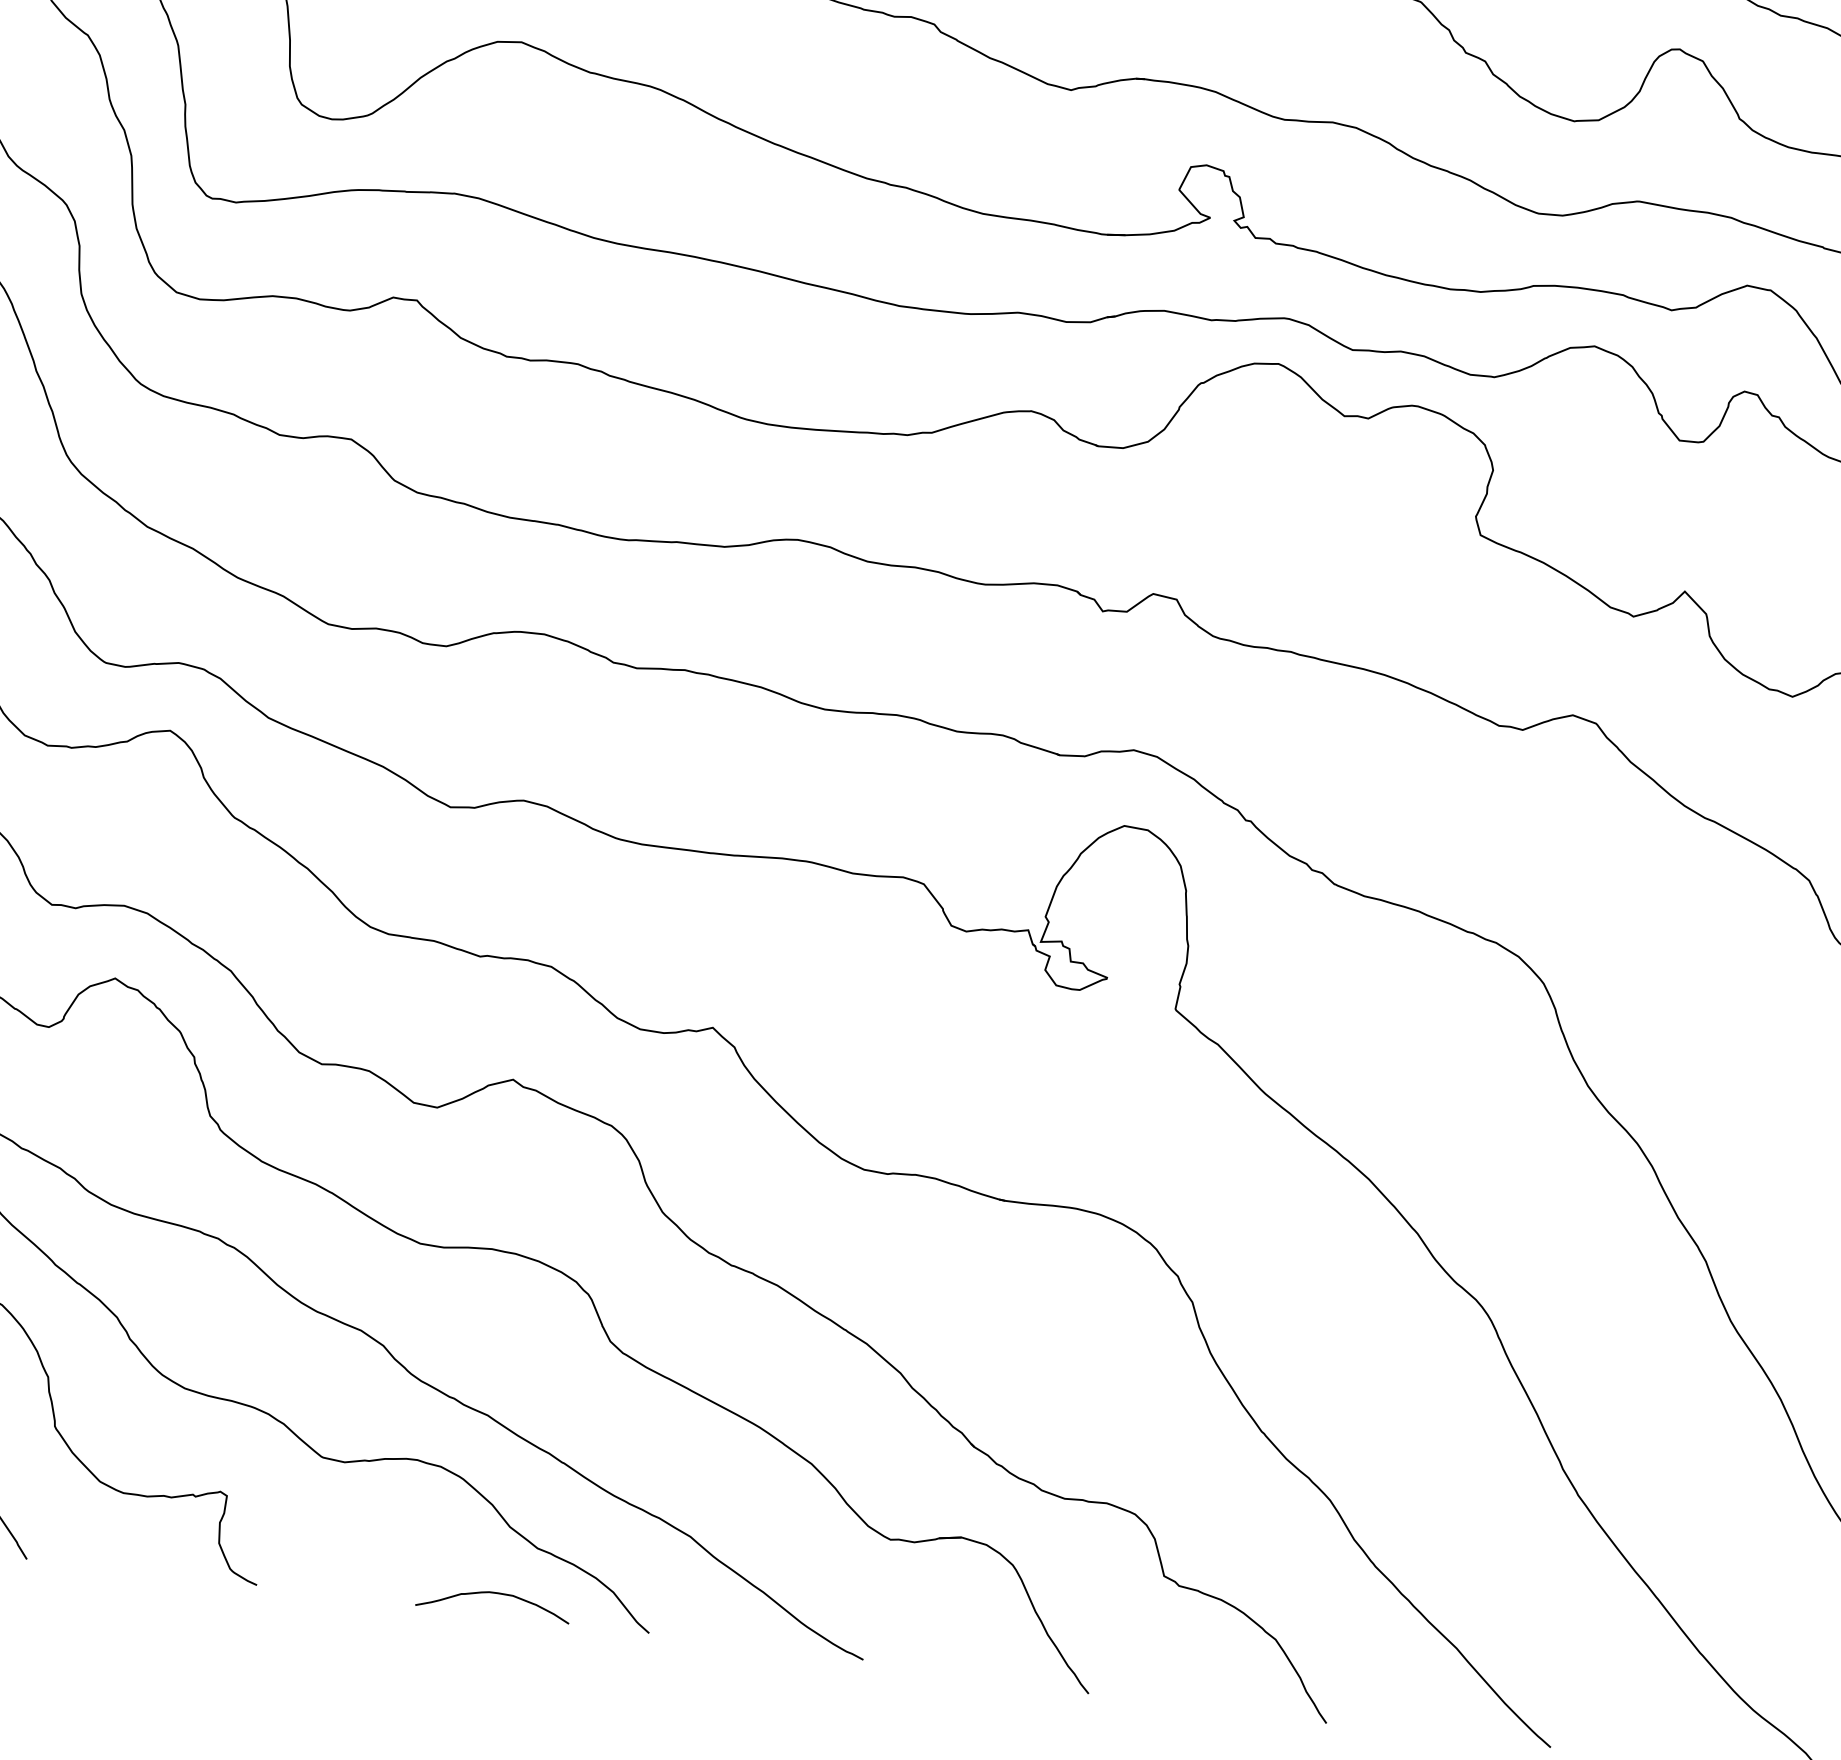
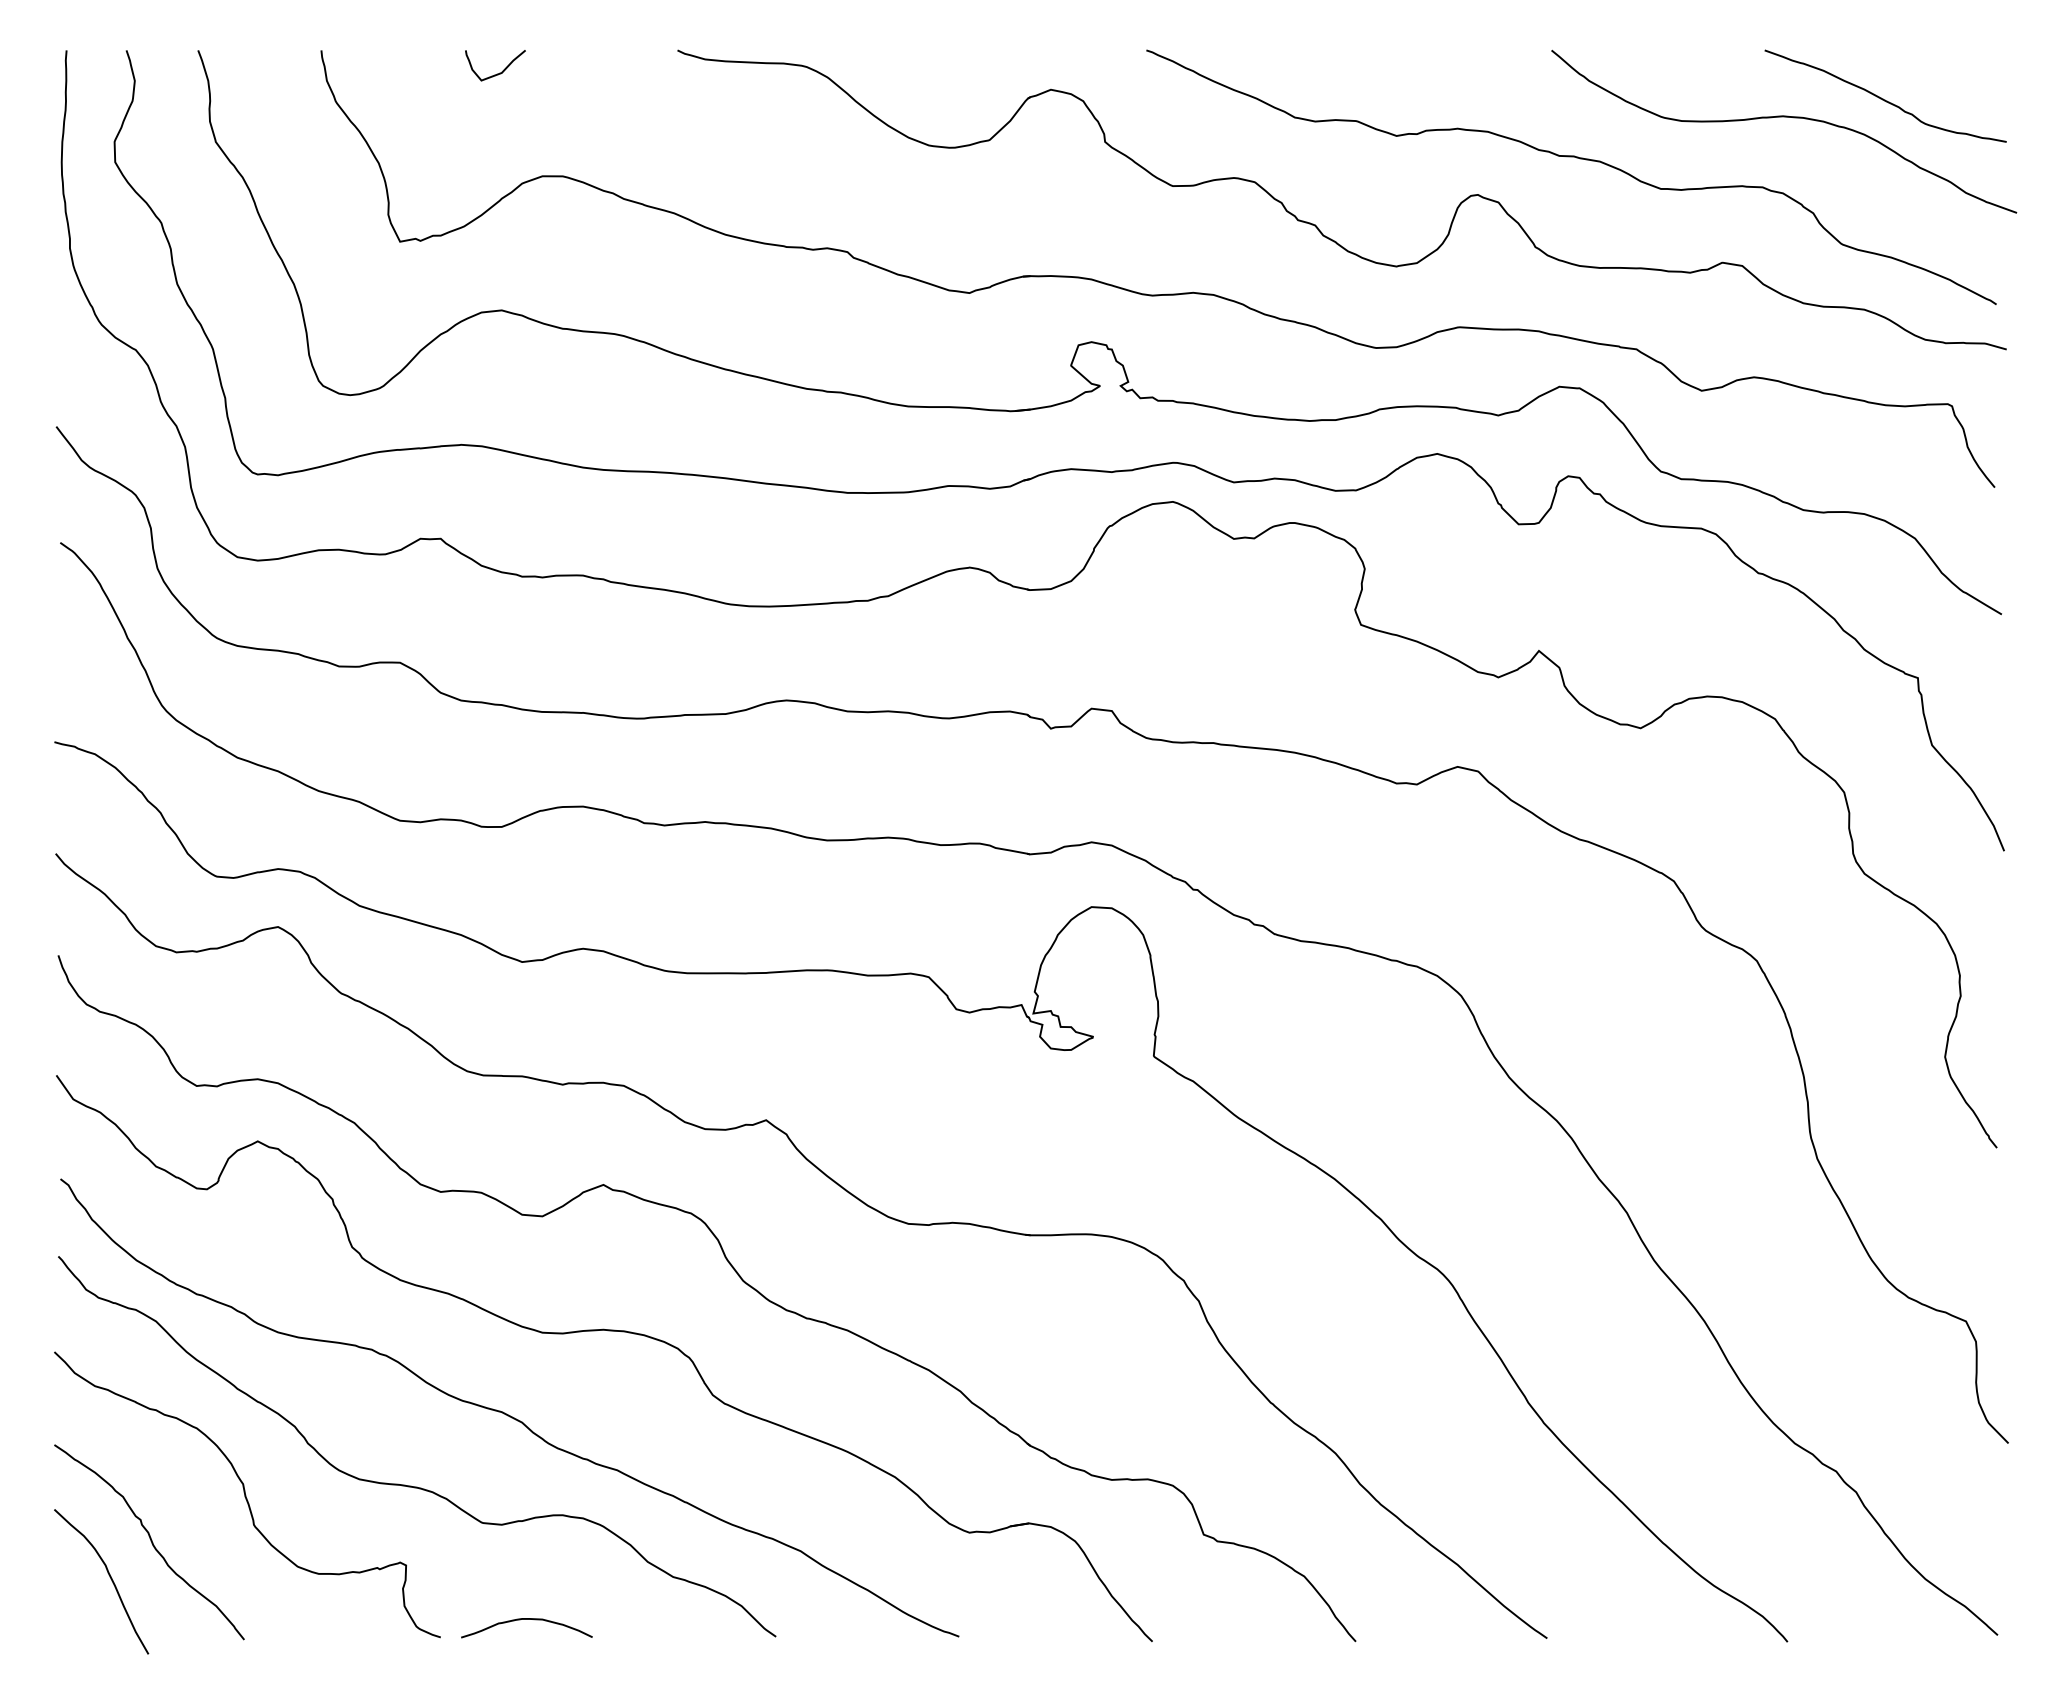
curve: (494, 1593) -> (526, 1619), moved

